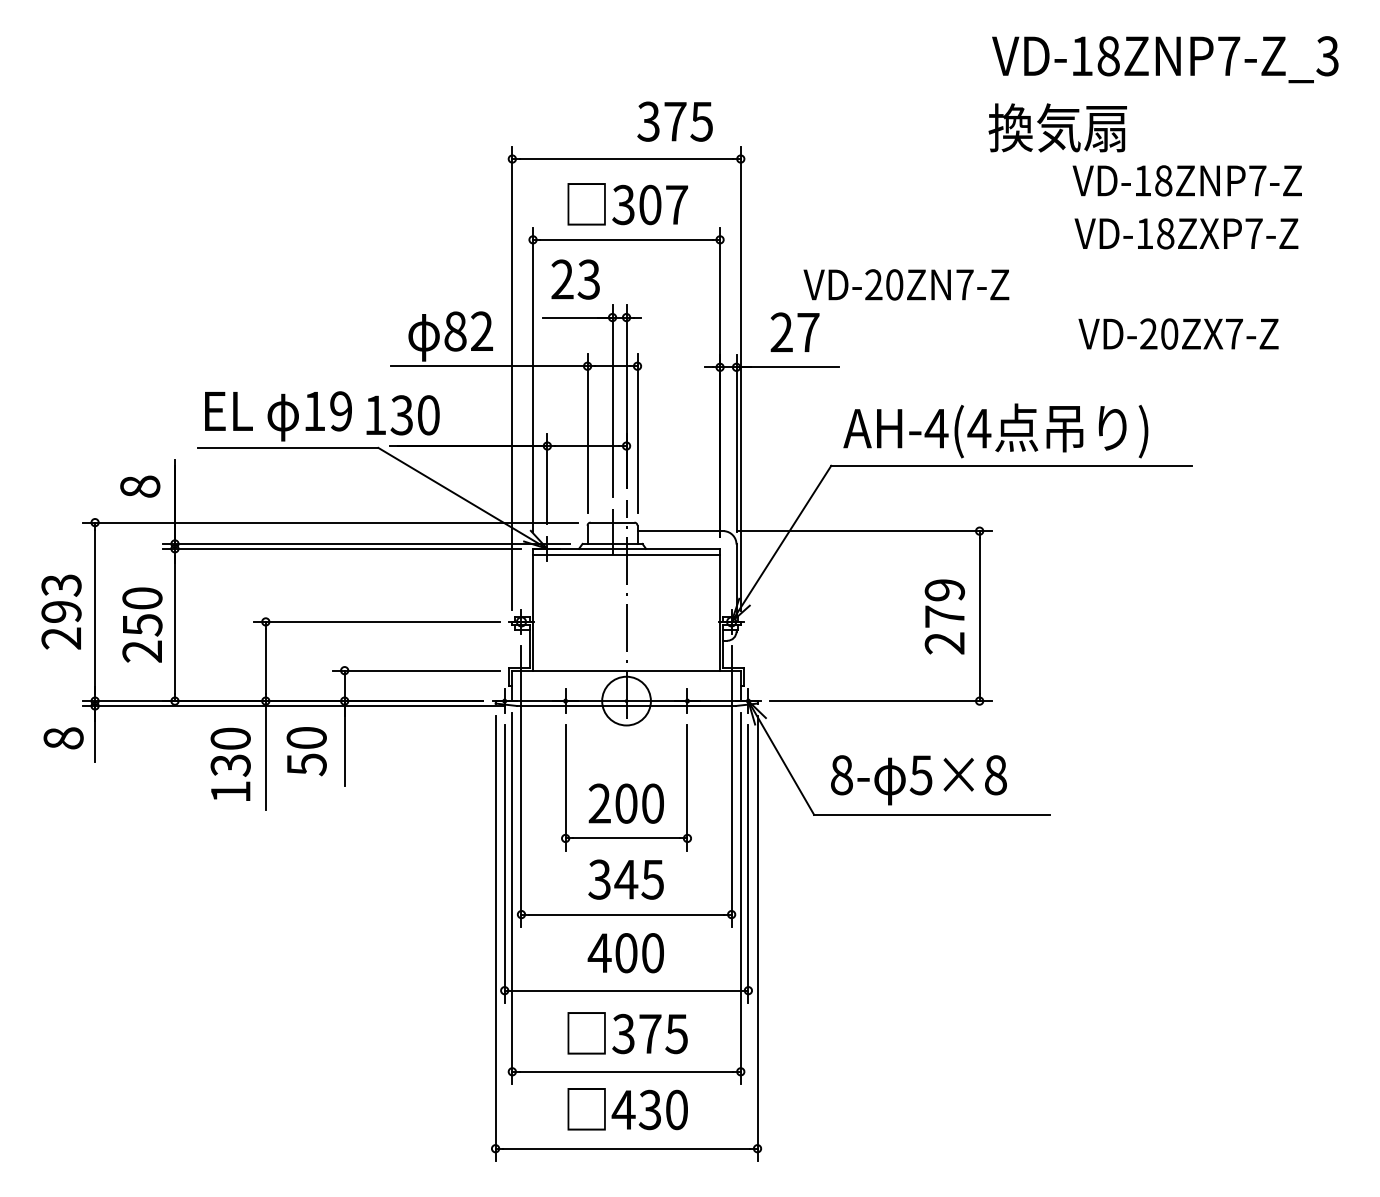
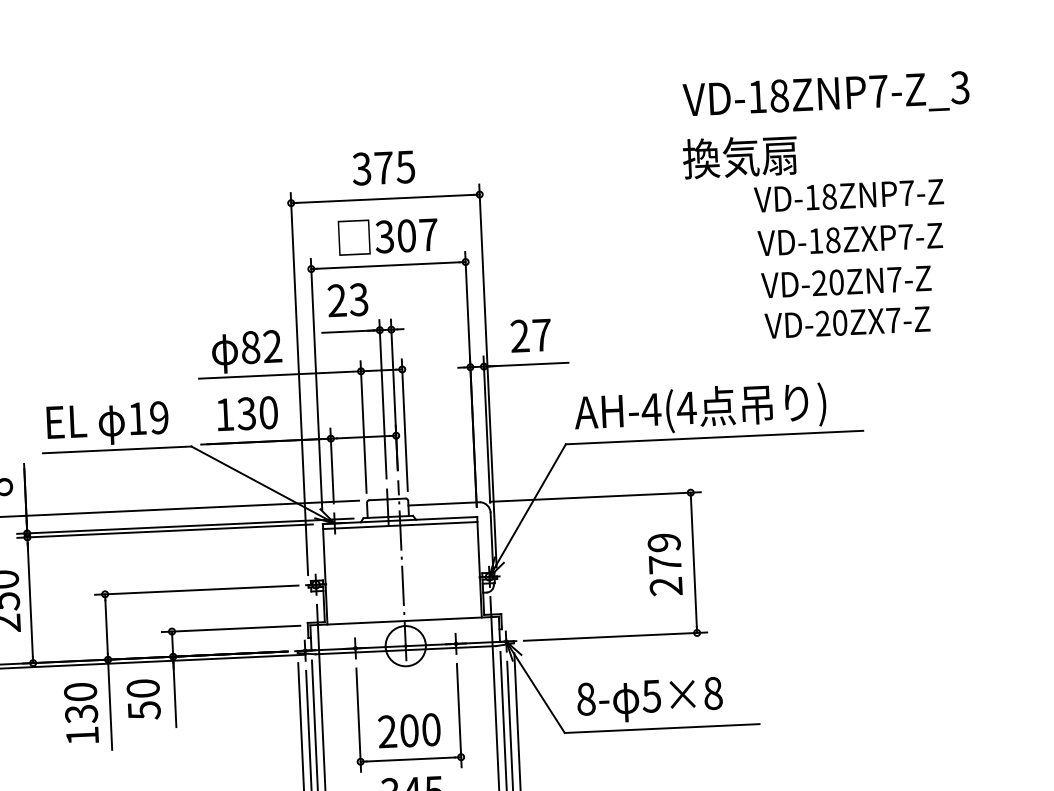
text: (674, 121) -> (383, 167), moved
text: (906, 284) -> (846, 281), moved
text: (402, 415) -> (247, 413), moved

